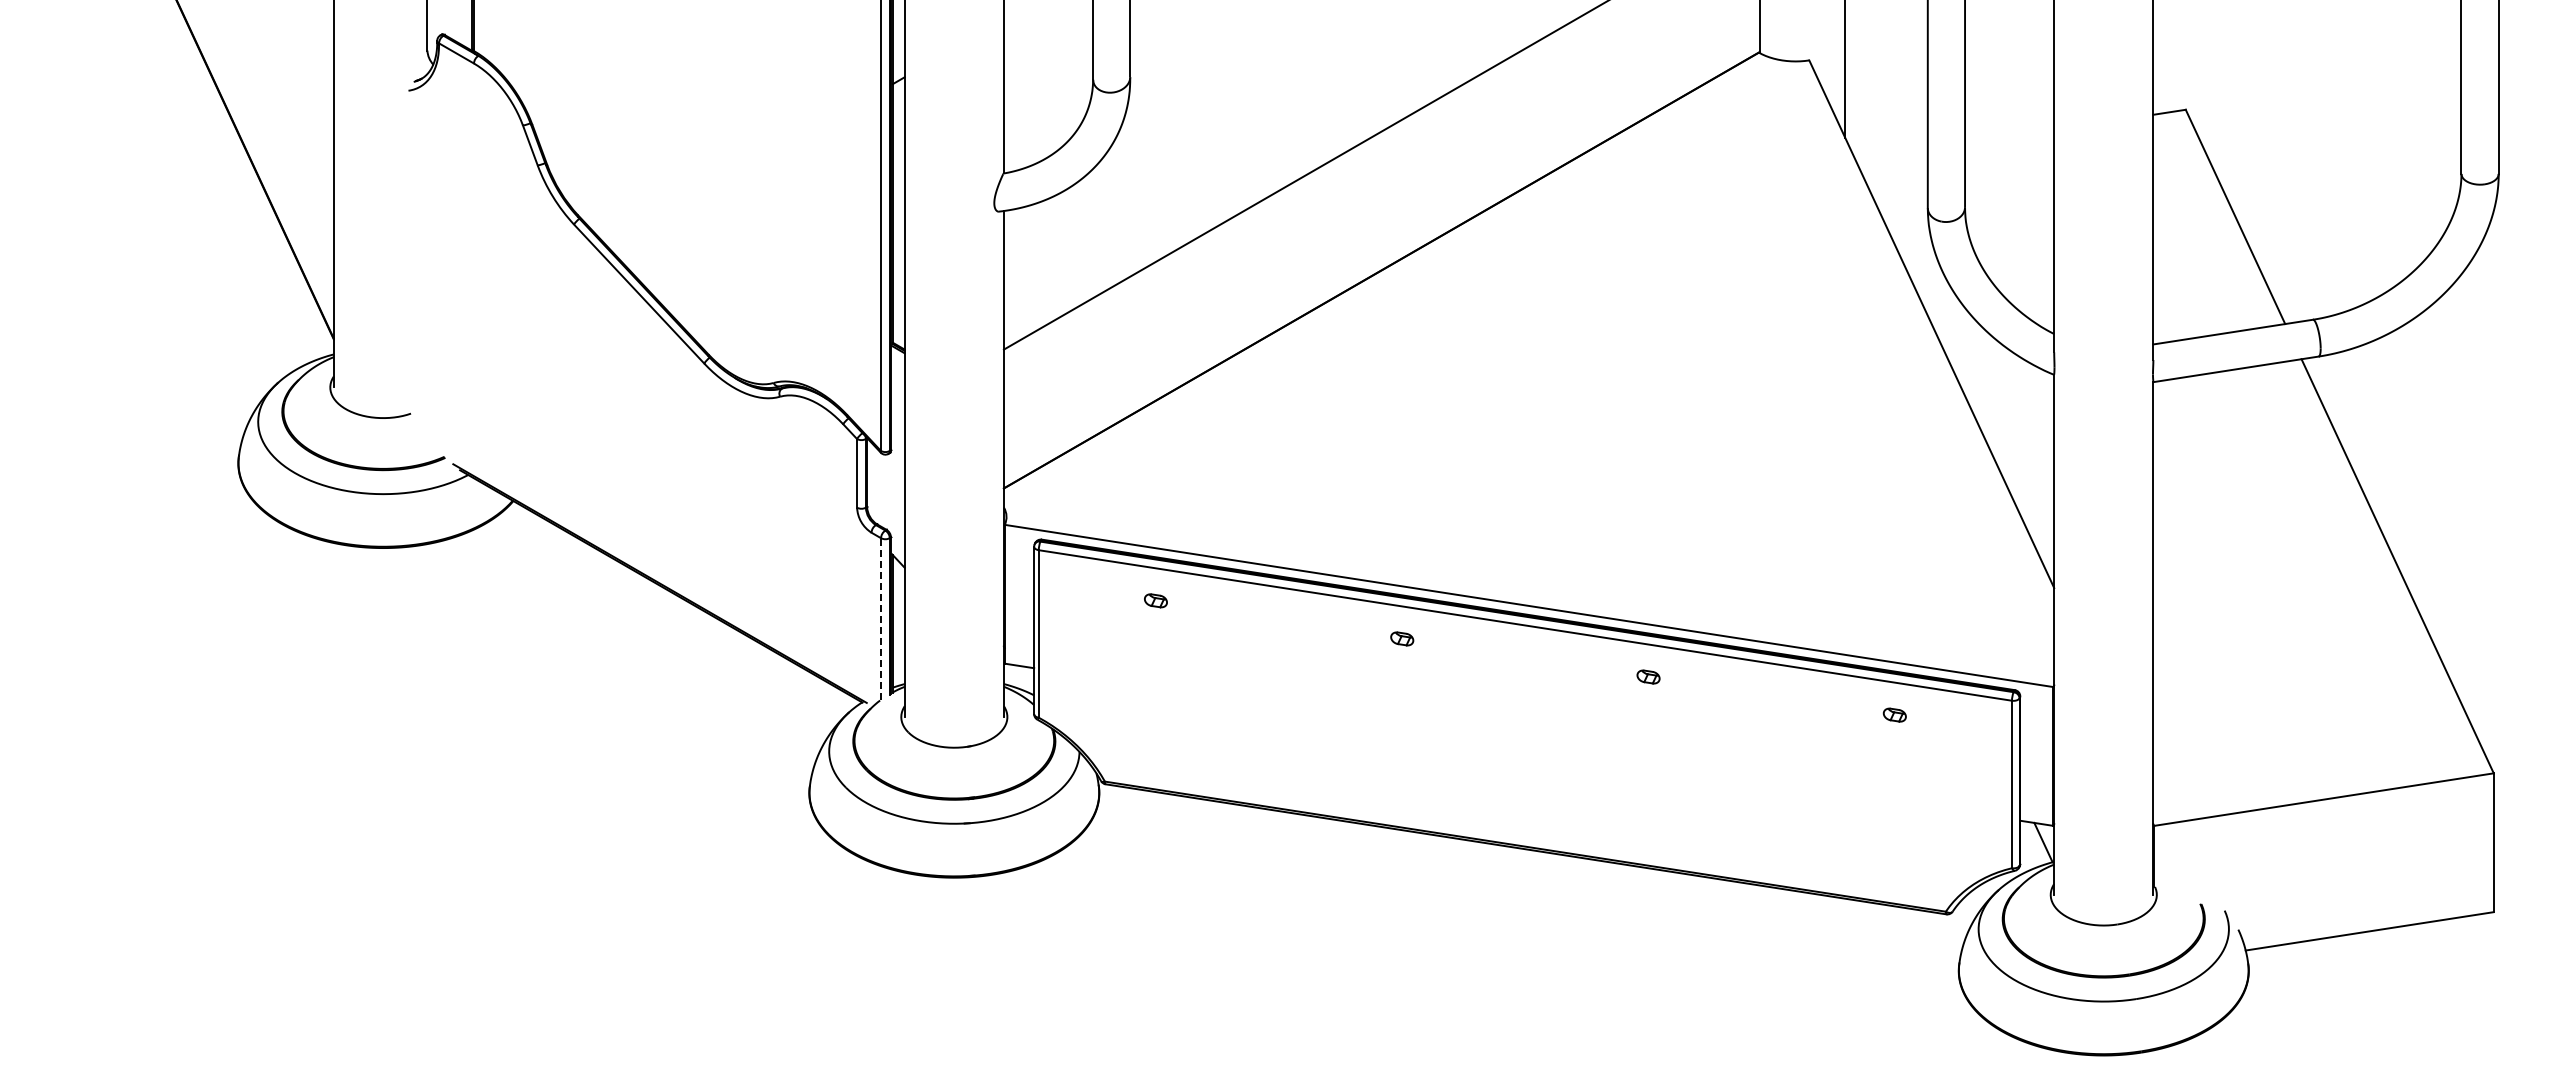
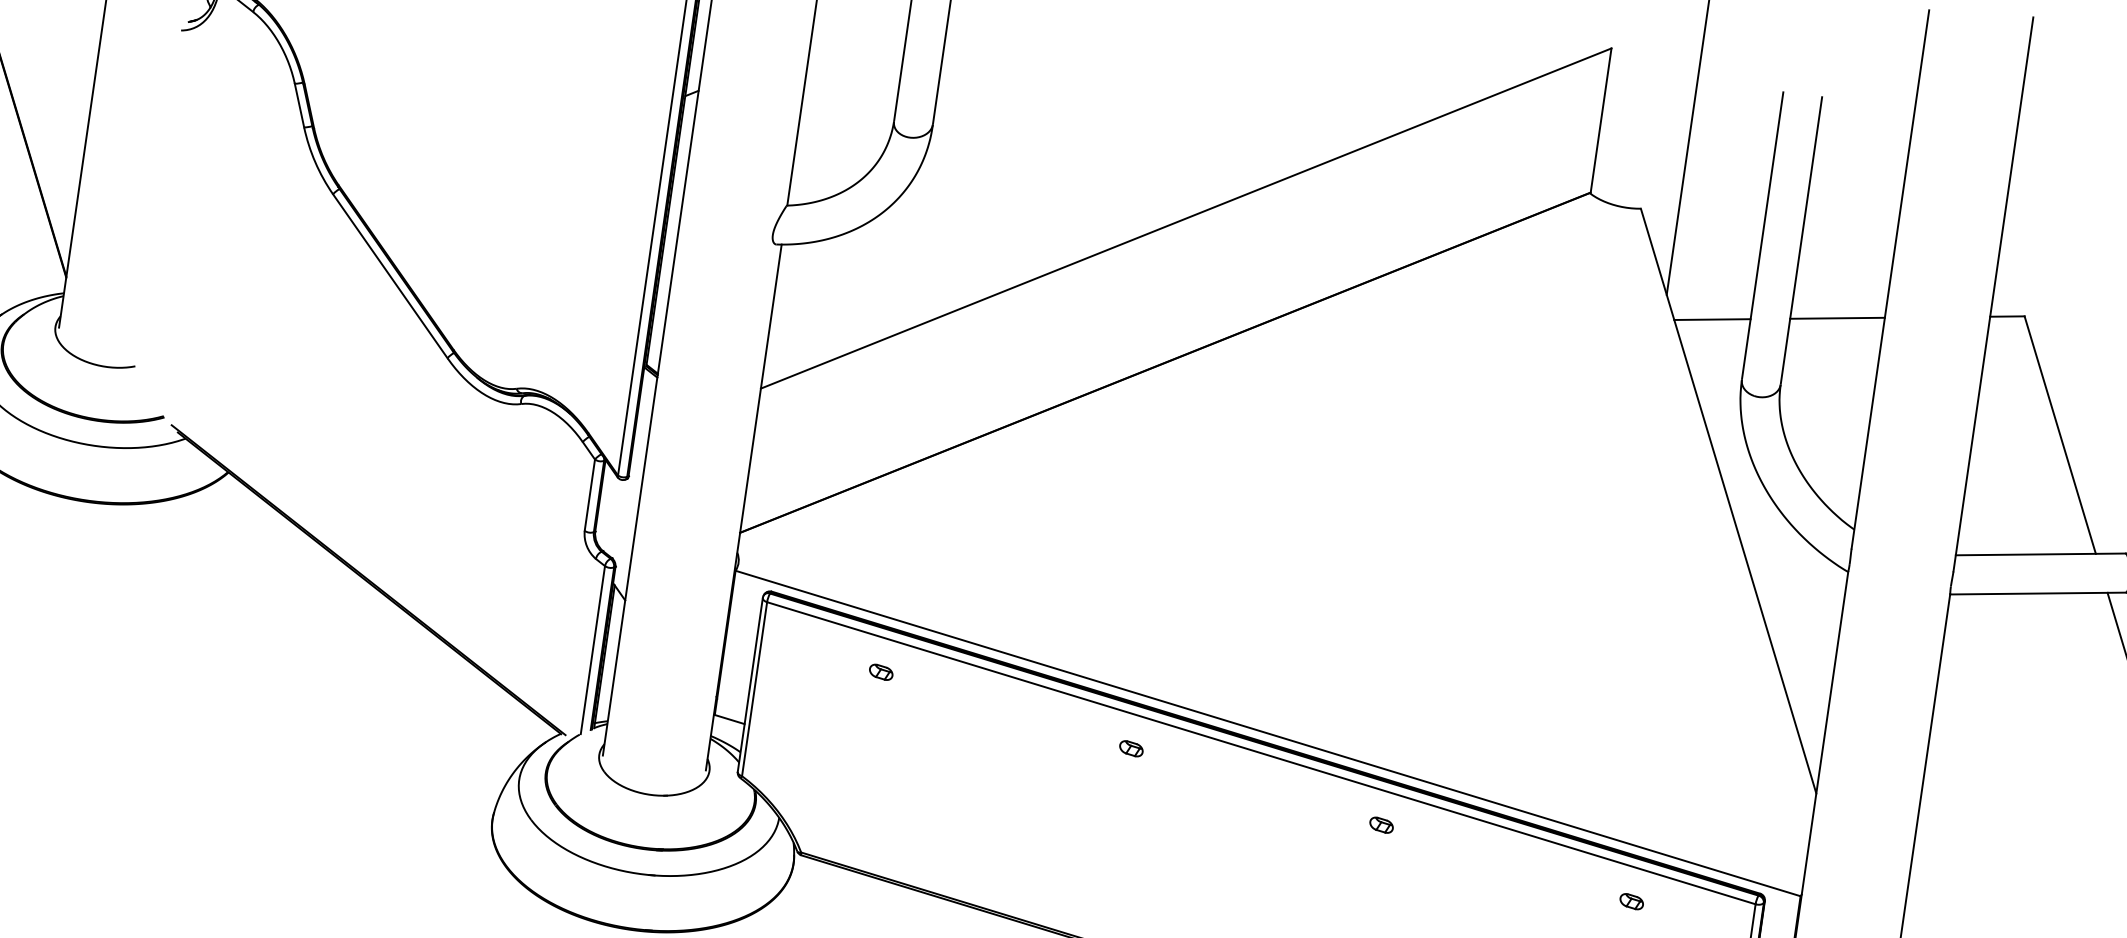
line: (2009, 136) -> (1837, 317), added
line: (1891, 154) -> (1712, 318), added
line: (881, 619) -> (593, 650), dashed -> solid

